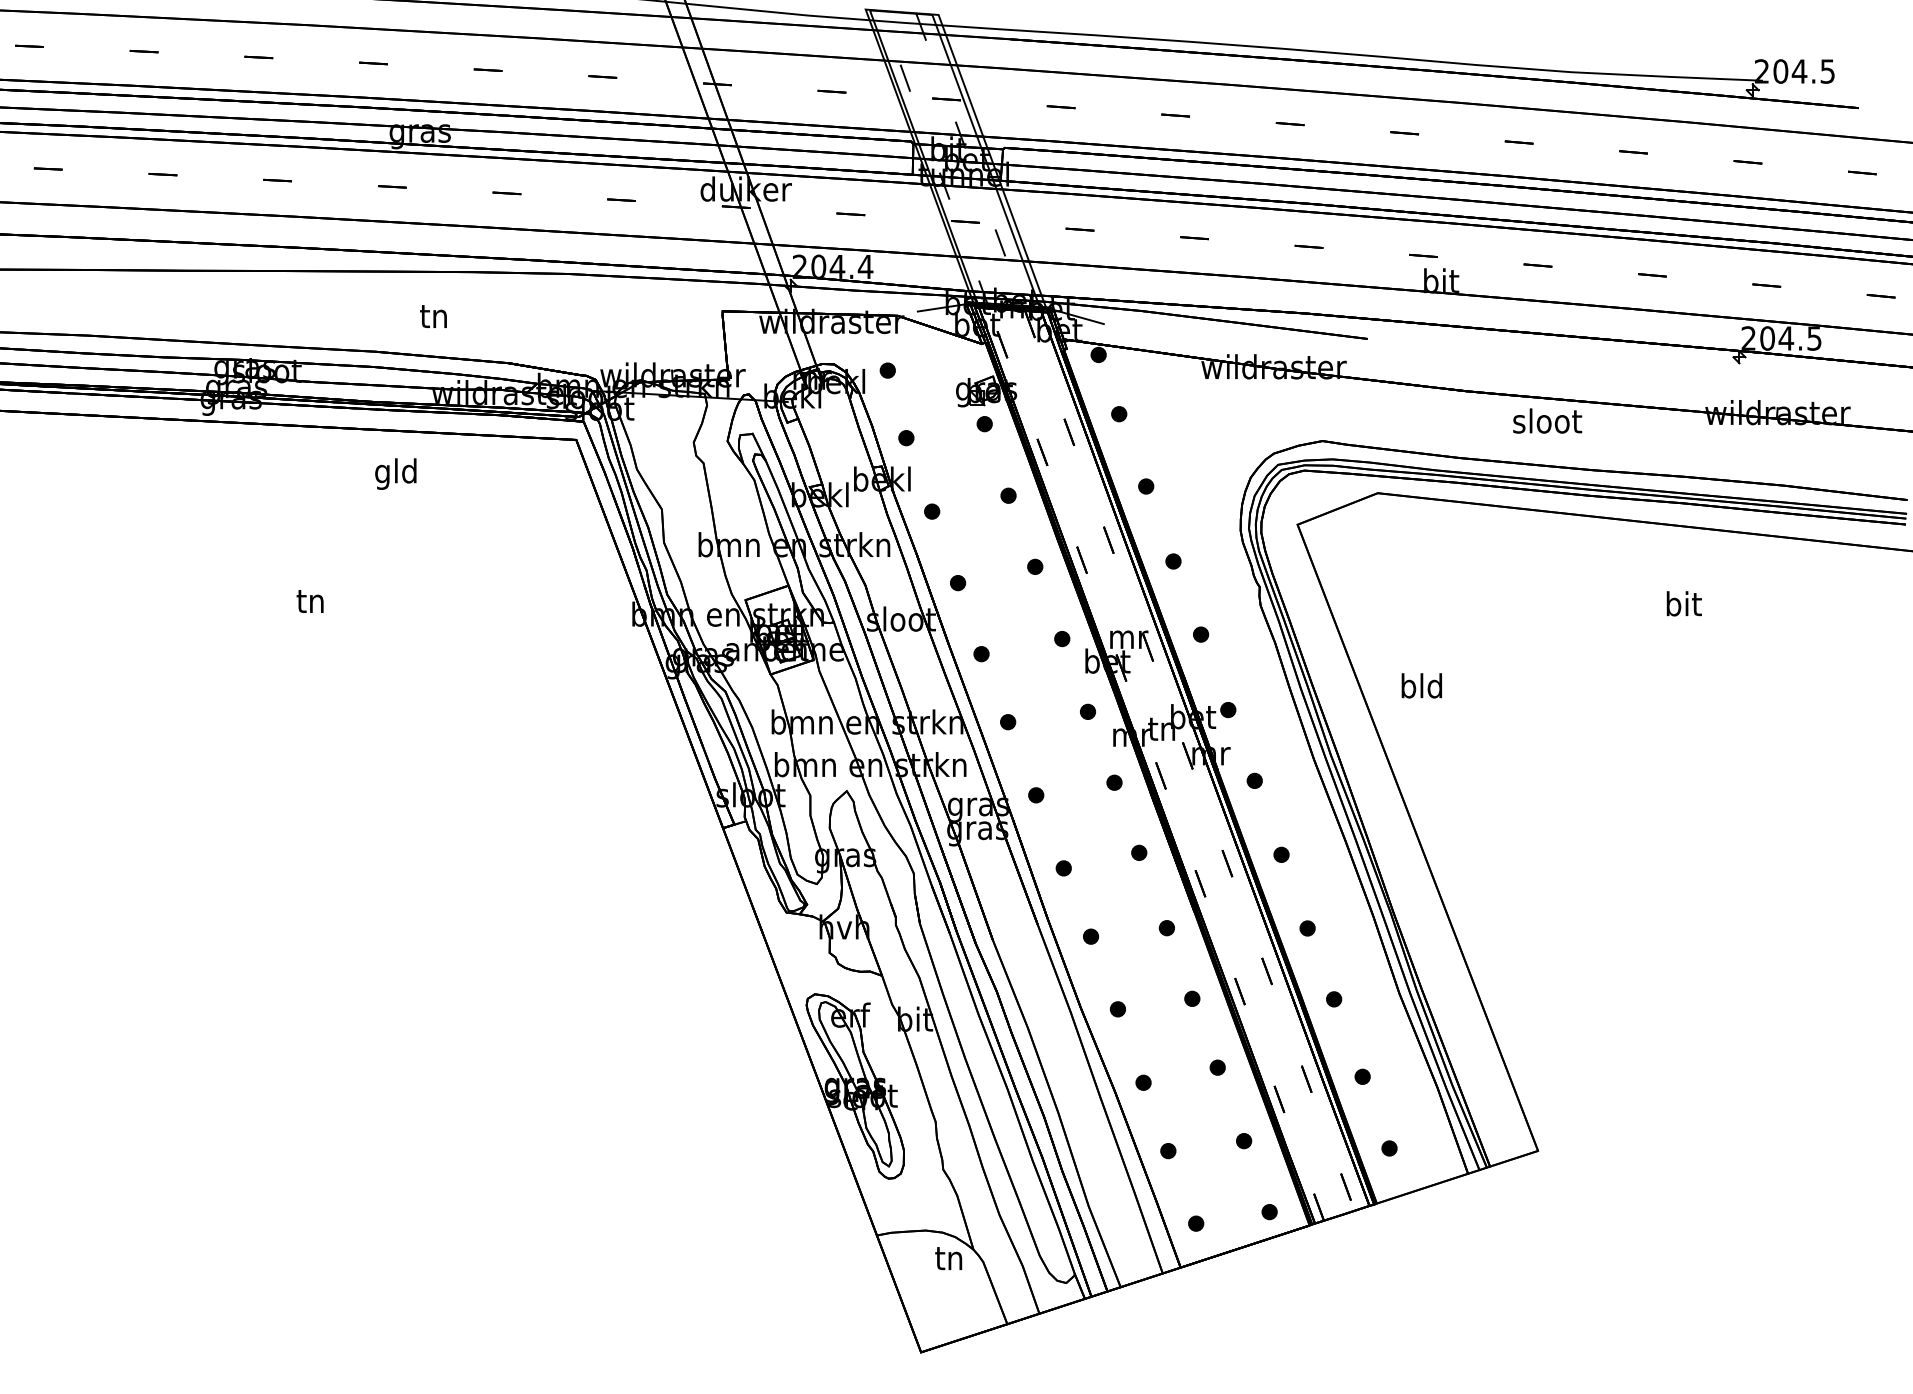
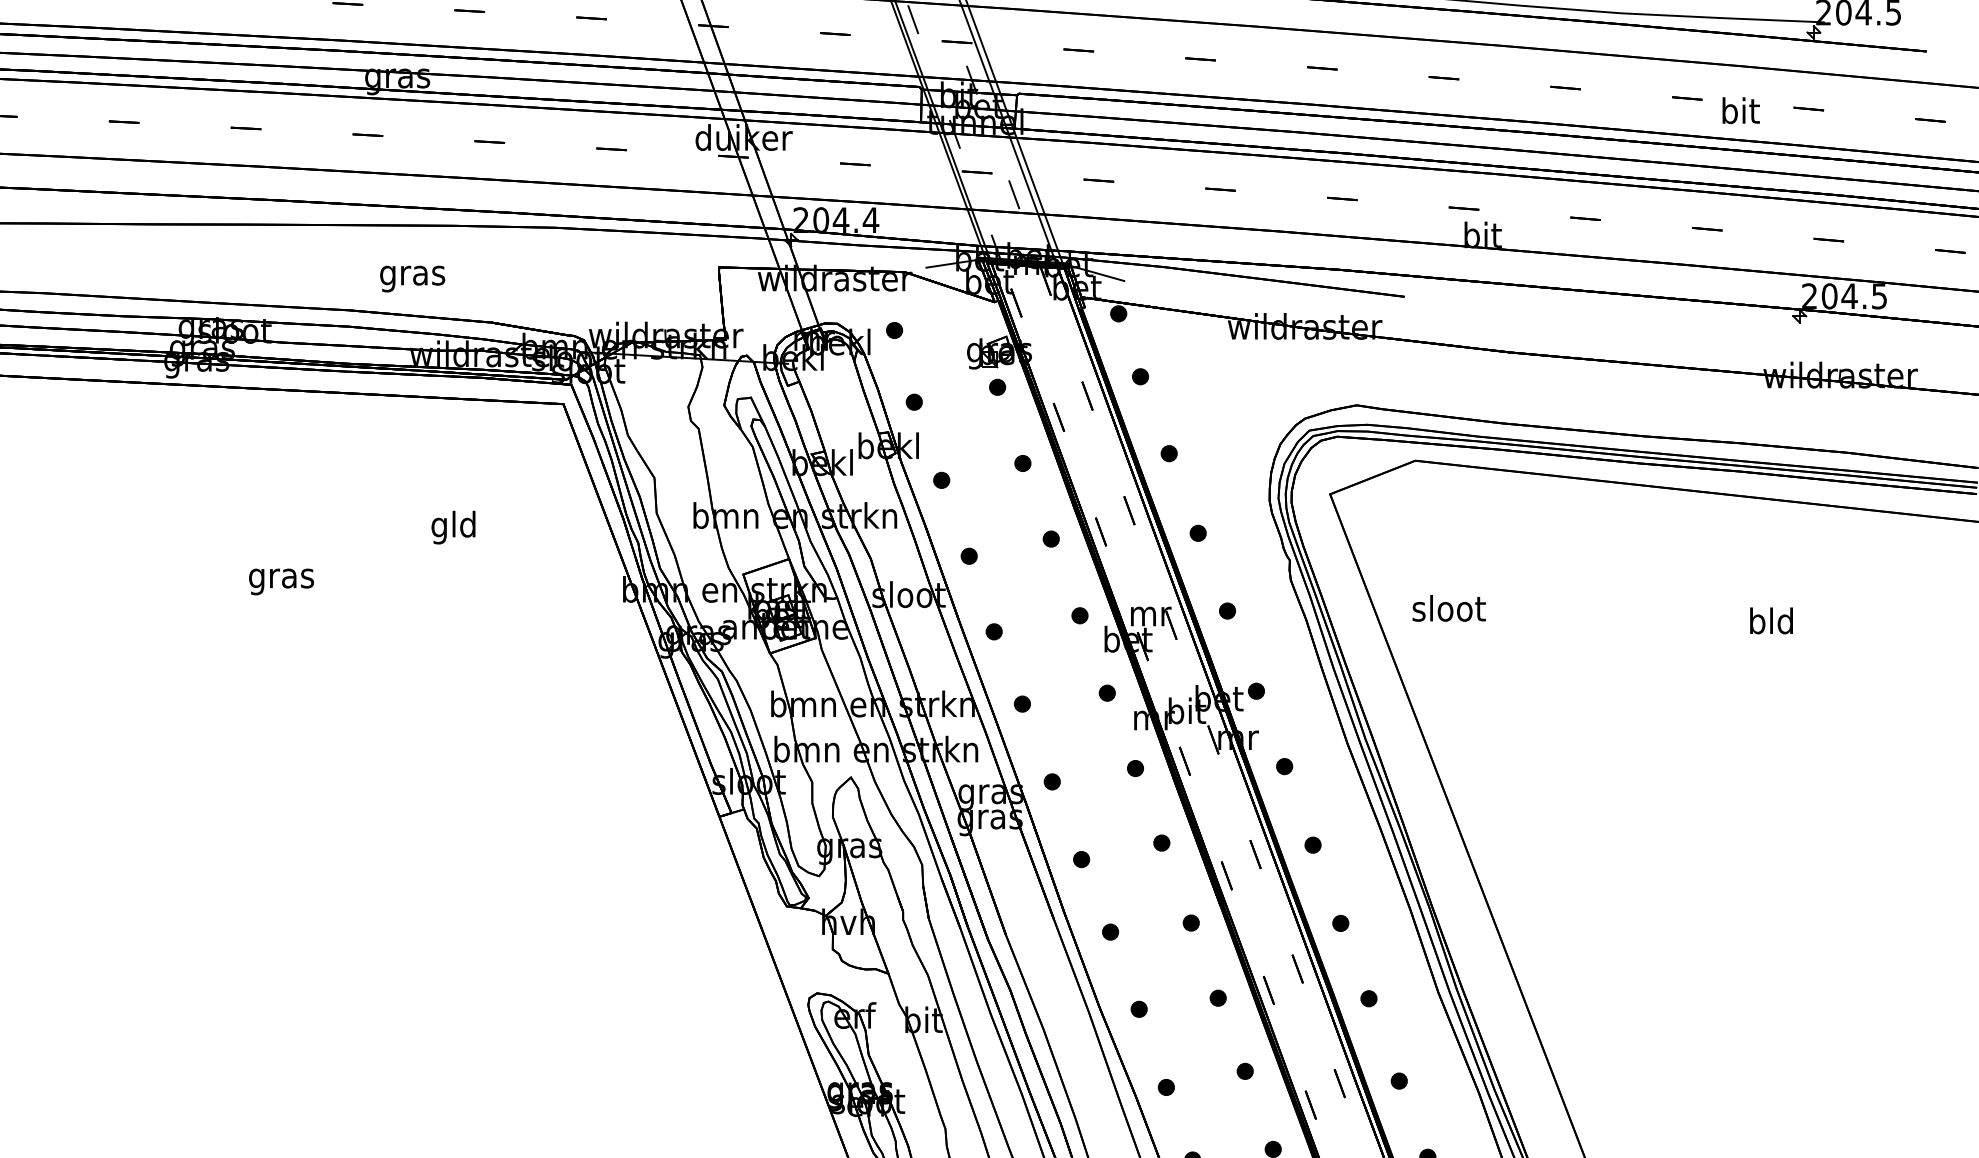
text: (433, 319) -> (411, 276), tn -> gras
text: (1547, 420) -> (1449, 607), moved
text: (395, 473) -> (453, 526), moved
text: (1683, 603) -> (1740, 110), moved
text: (310, 604) -> (280, 579), tn -> gras
text: (1421, 685) -> (1771, 620), moved
text: (1162, 728) -> (1186, 710), tn -> bit

